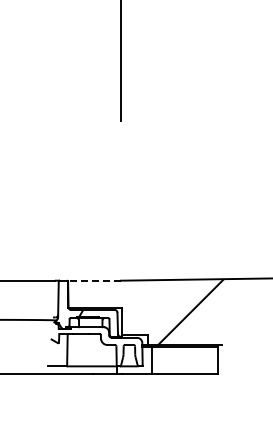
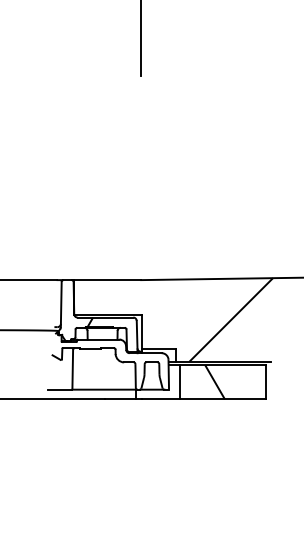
line: (94, 280) -> (107, 279), dashed -> solid
hatch: (178, 360) -> (214, 382), added

